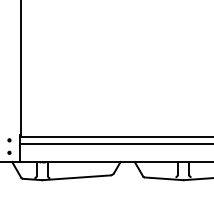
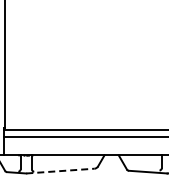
line: (76, 177) -> (60, 170), solid -> dashed

